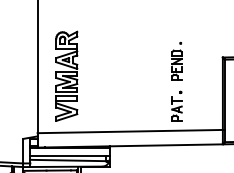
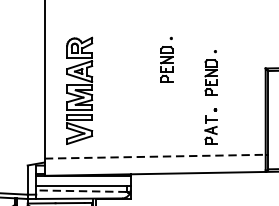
part: (139, 49) -> (166, 58), added
line: (130, 131) -> (155, 156), solid -> dashed
line: (68, 160) -> (81, 191), solid -> dashed

